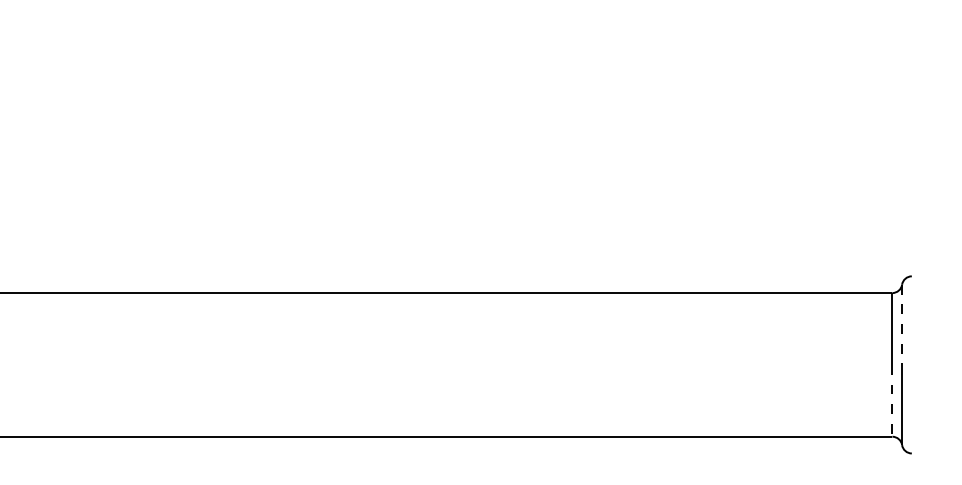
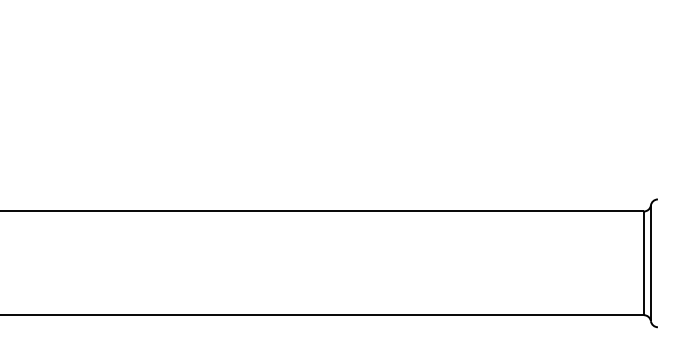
line: (902, 325) -> (651, 234), dashed -> solid
line: (892, 400) -> (643, 289), dashed -> solid

